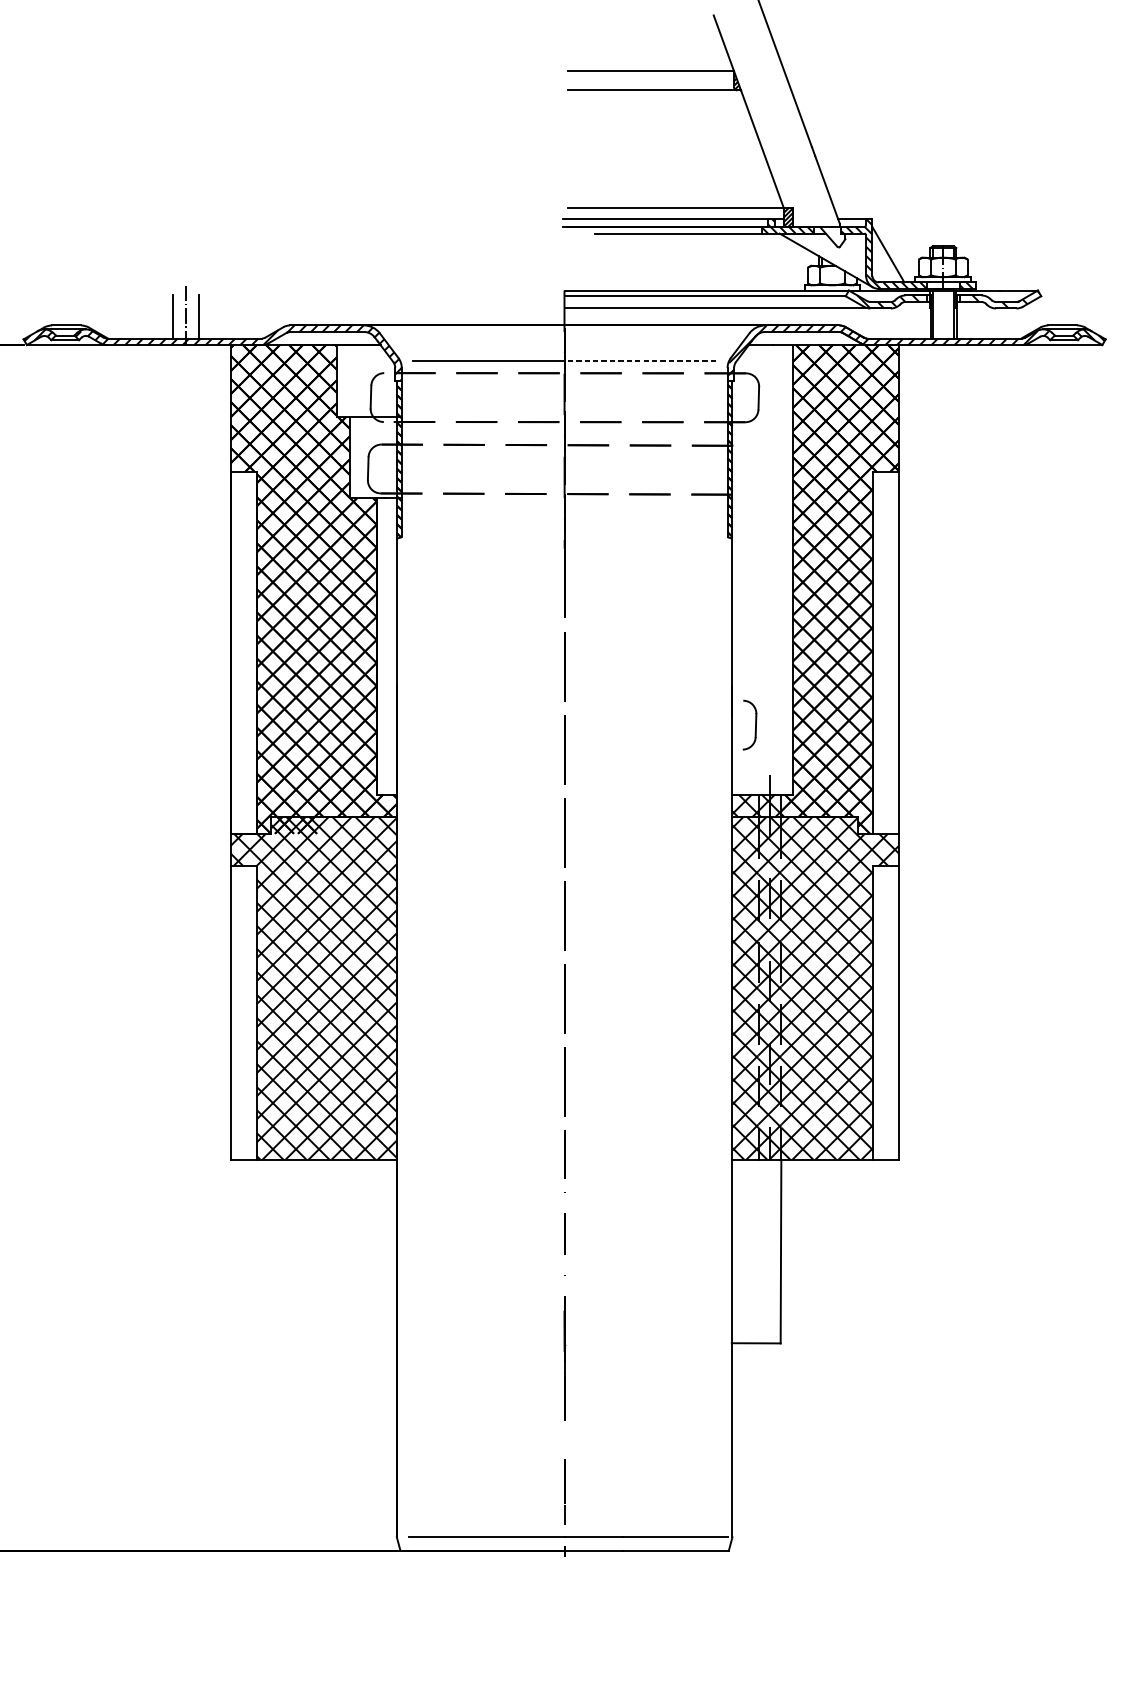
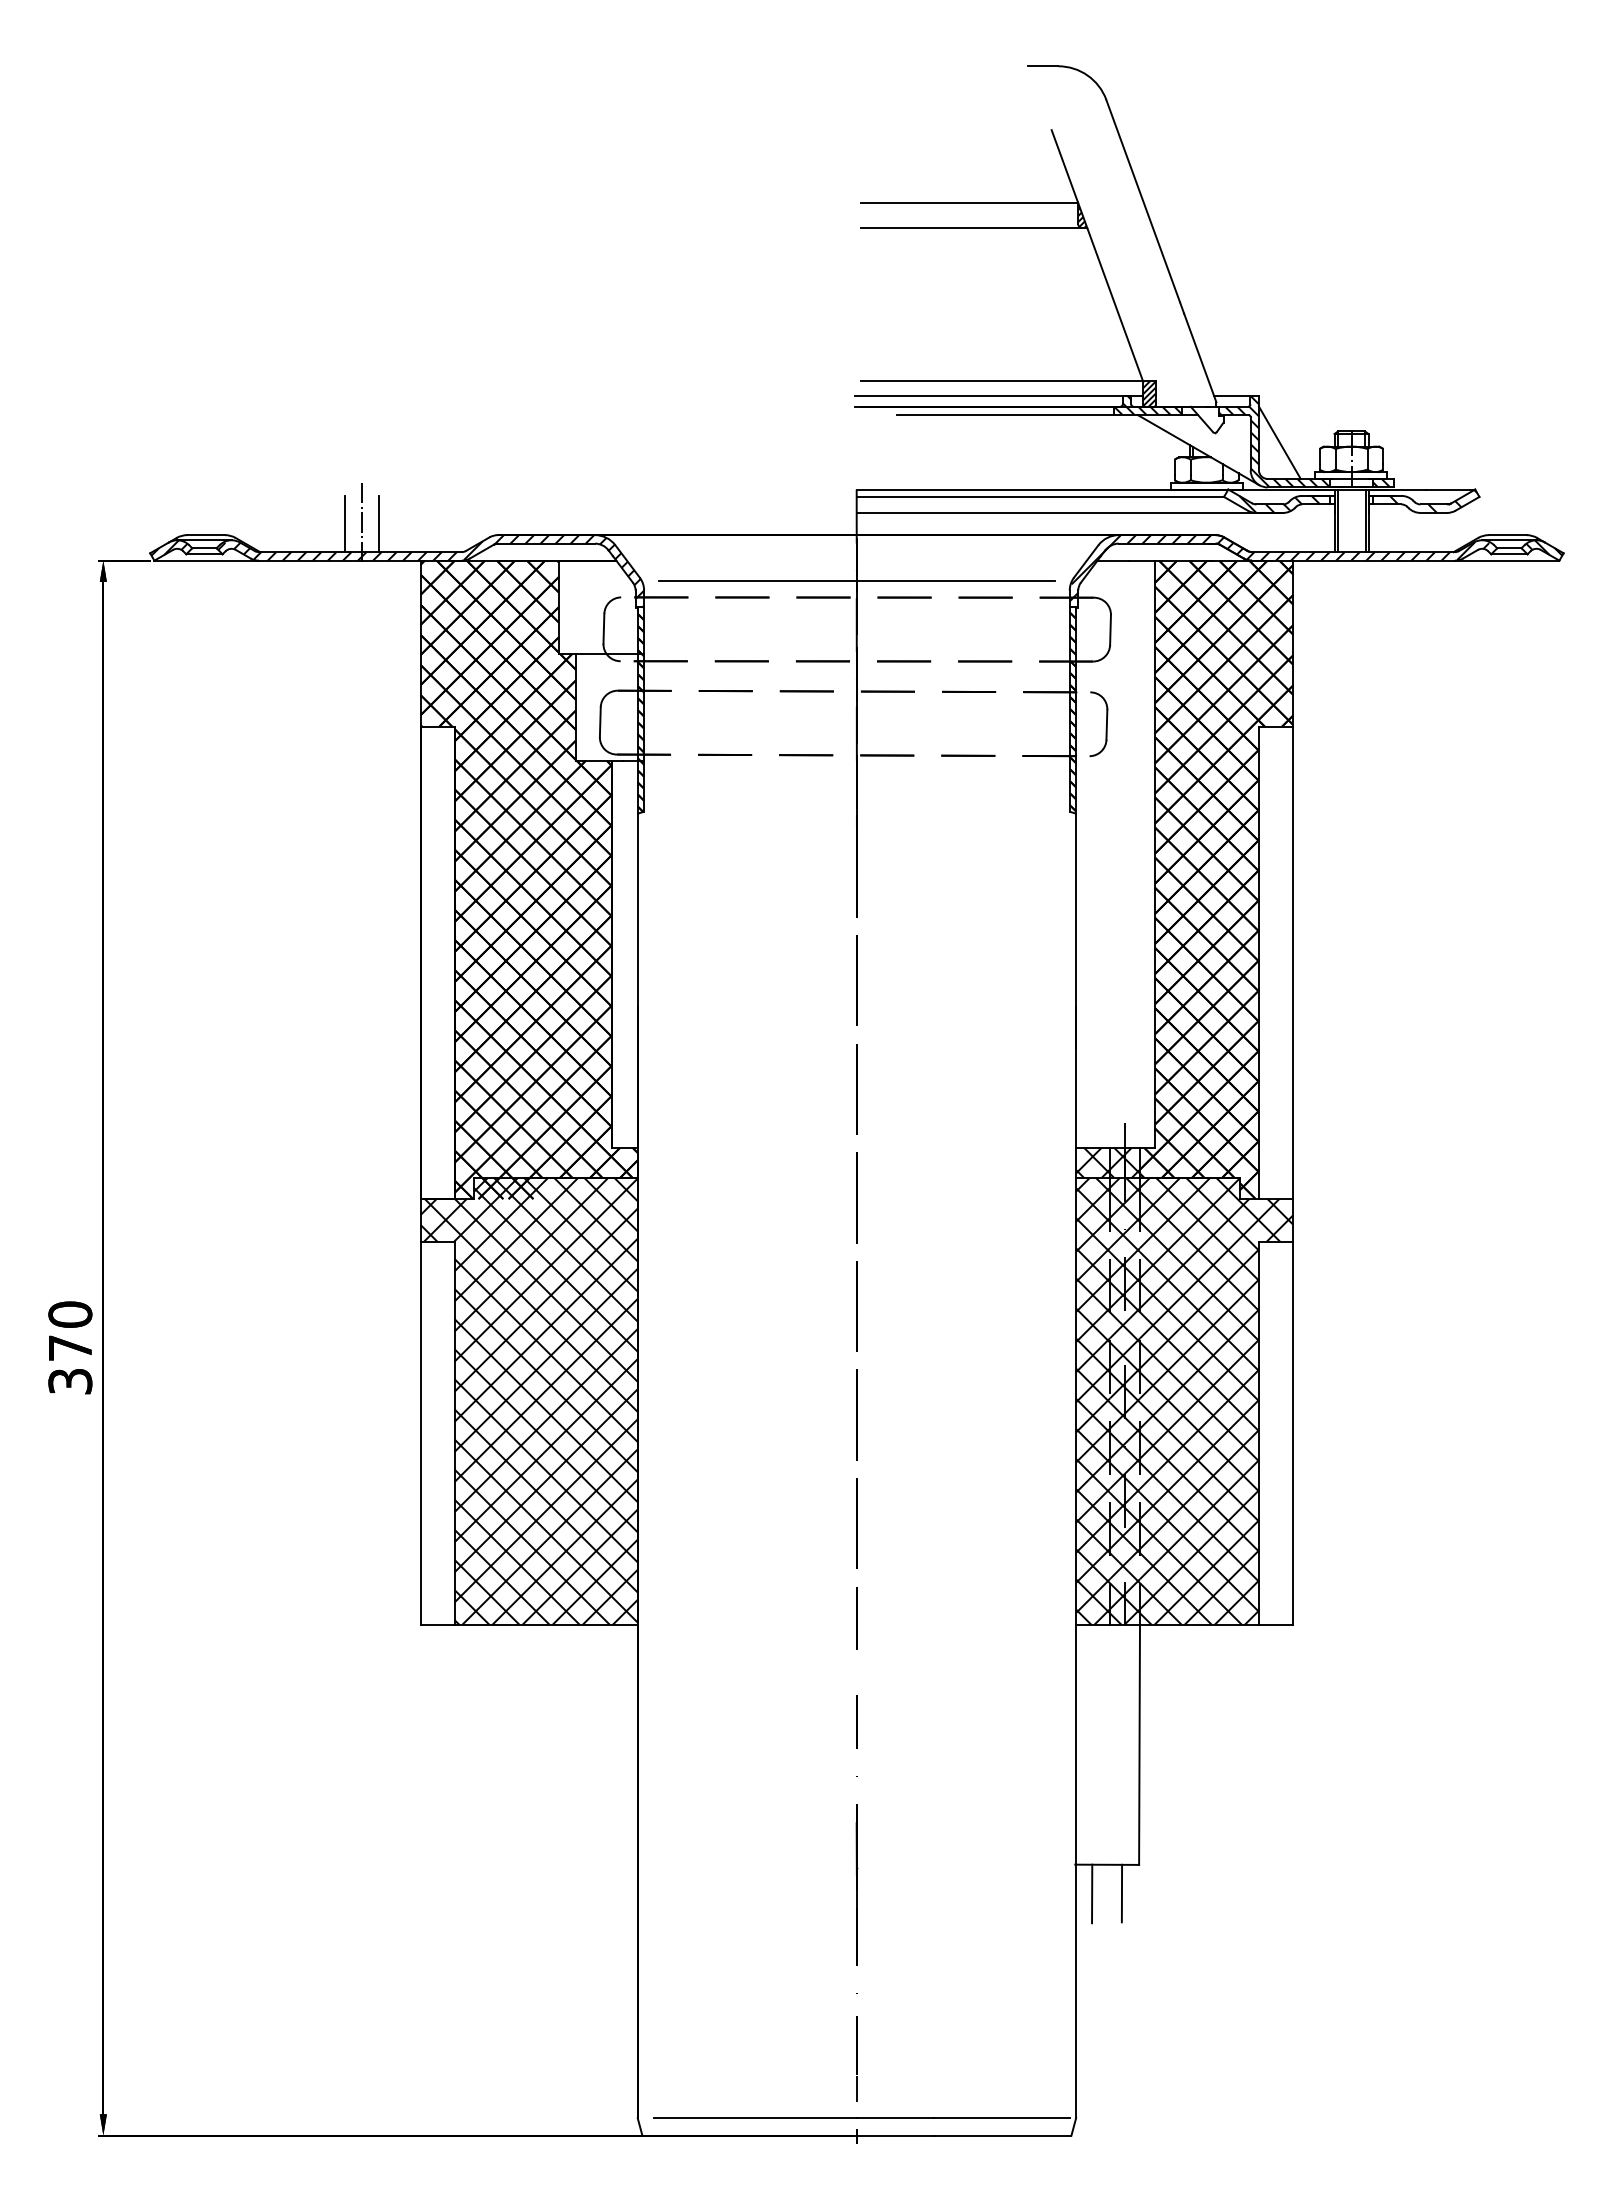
line: (640, 360) -> (955, 581), dashed -> solid
part: (754, 727) -> (1105, 727), moved
line: (744, 1365) -> (1092, 1893), added
line: (767, 1365) -> (1121, 1893), added

